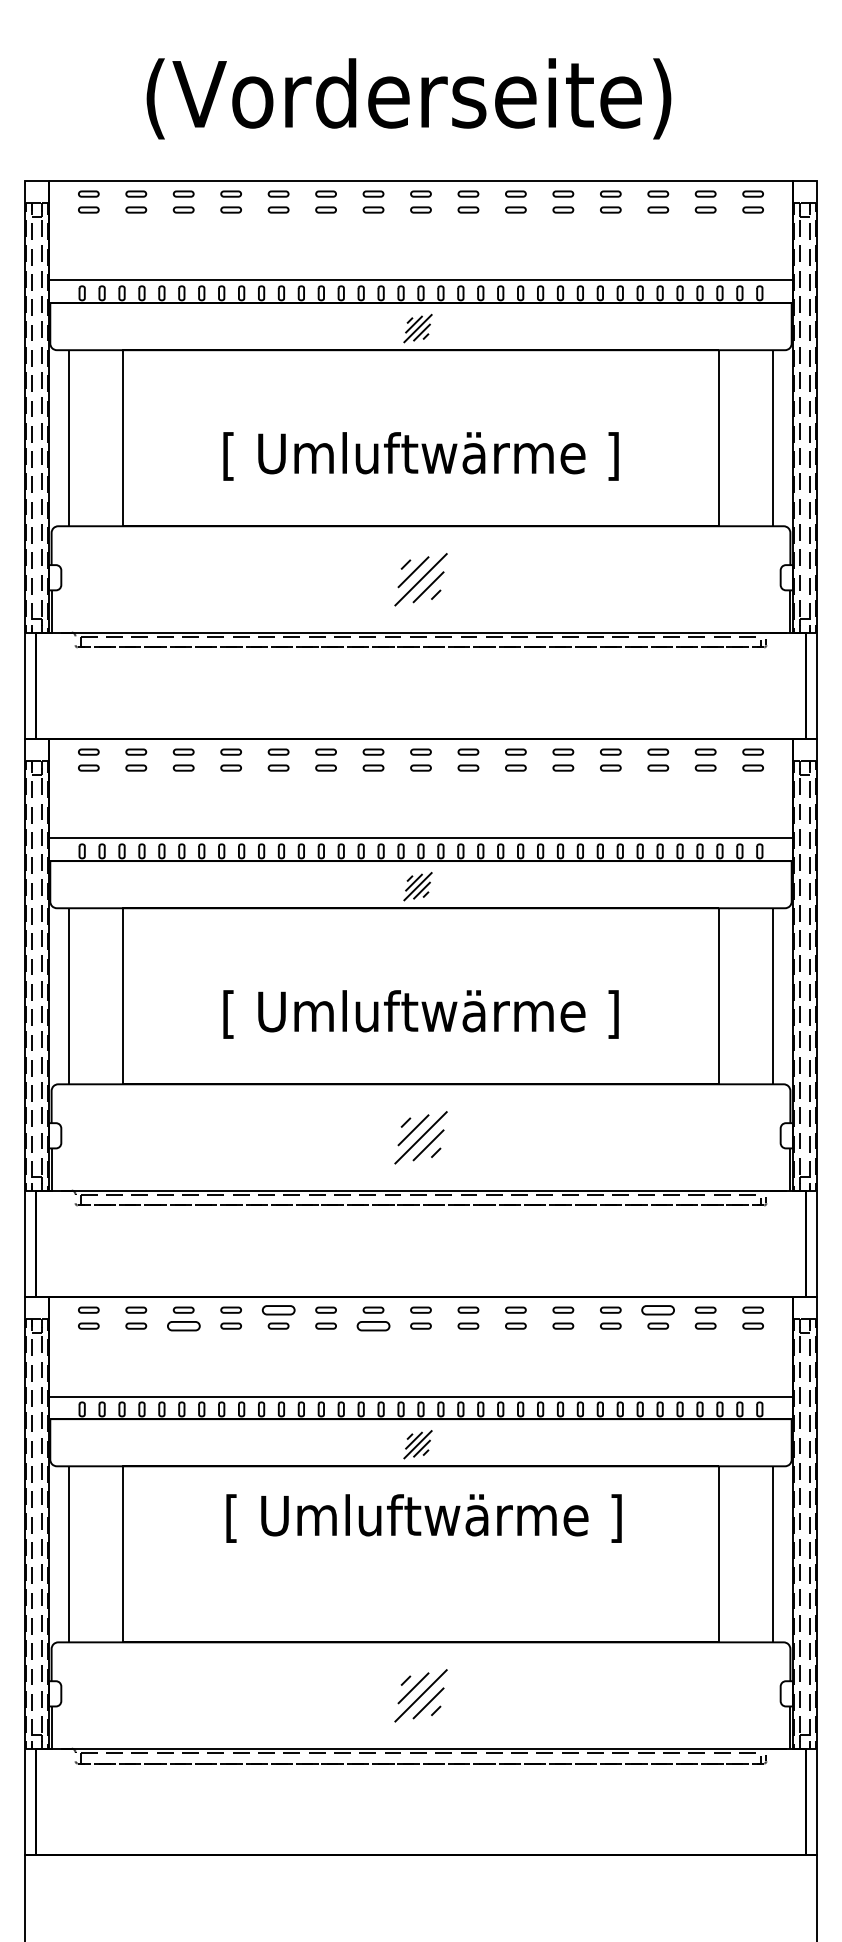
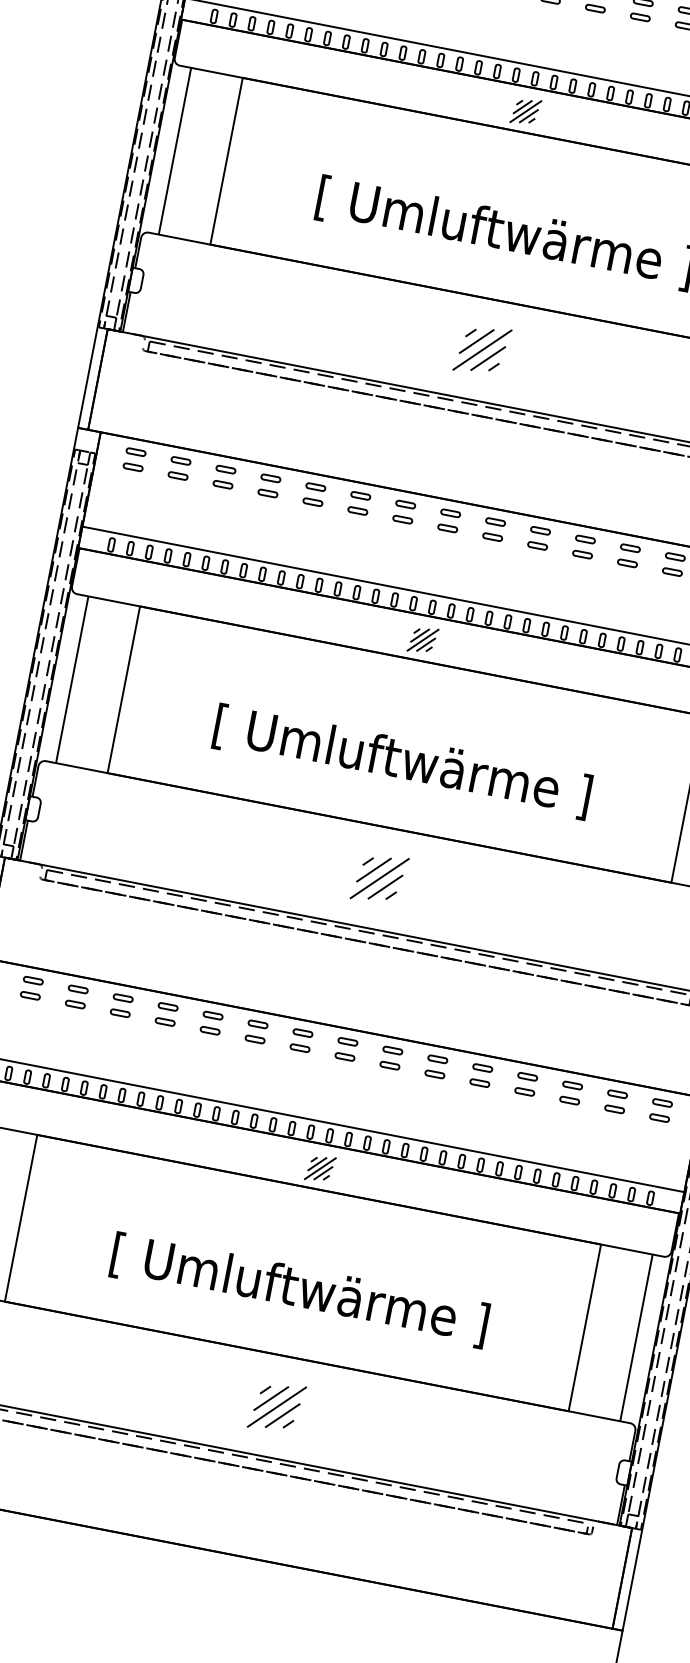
part: (278, 1309) -> (213, 1014), size x0.62
part: (658, 1309) -> (572, 1084), size x0.62
part: (183, 1325) -> (120, 1012), size x0.62
part: (373, 1325) -> (300, 1047), size x0.62
text: (423, 1518) -> (299, 1290), moved

